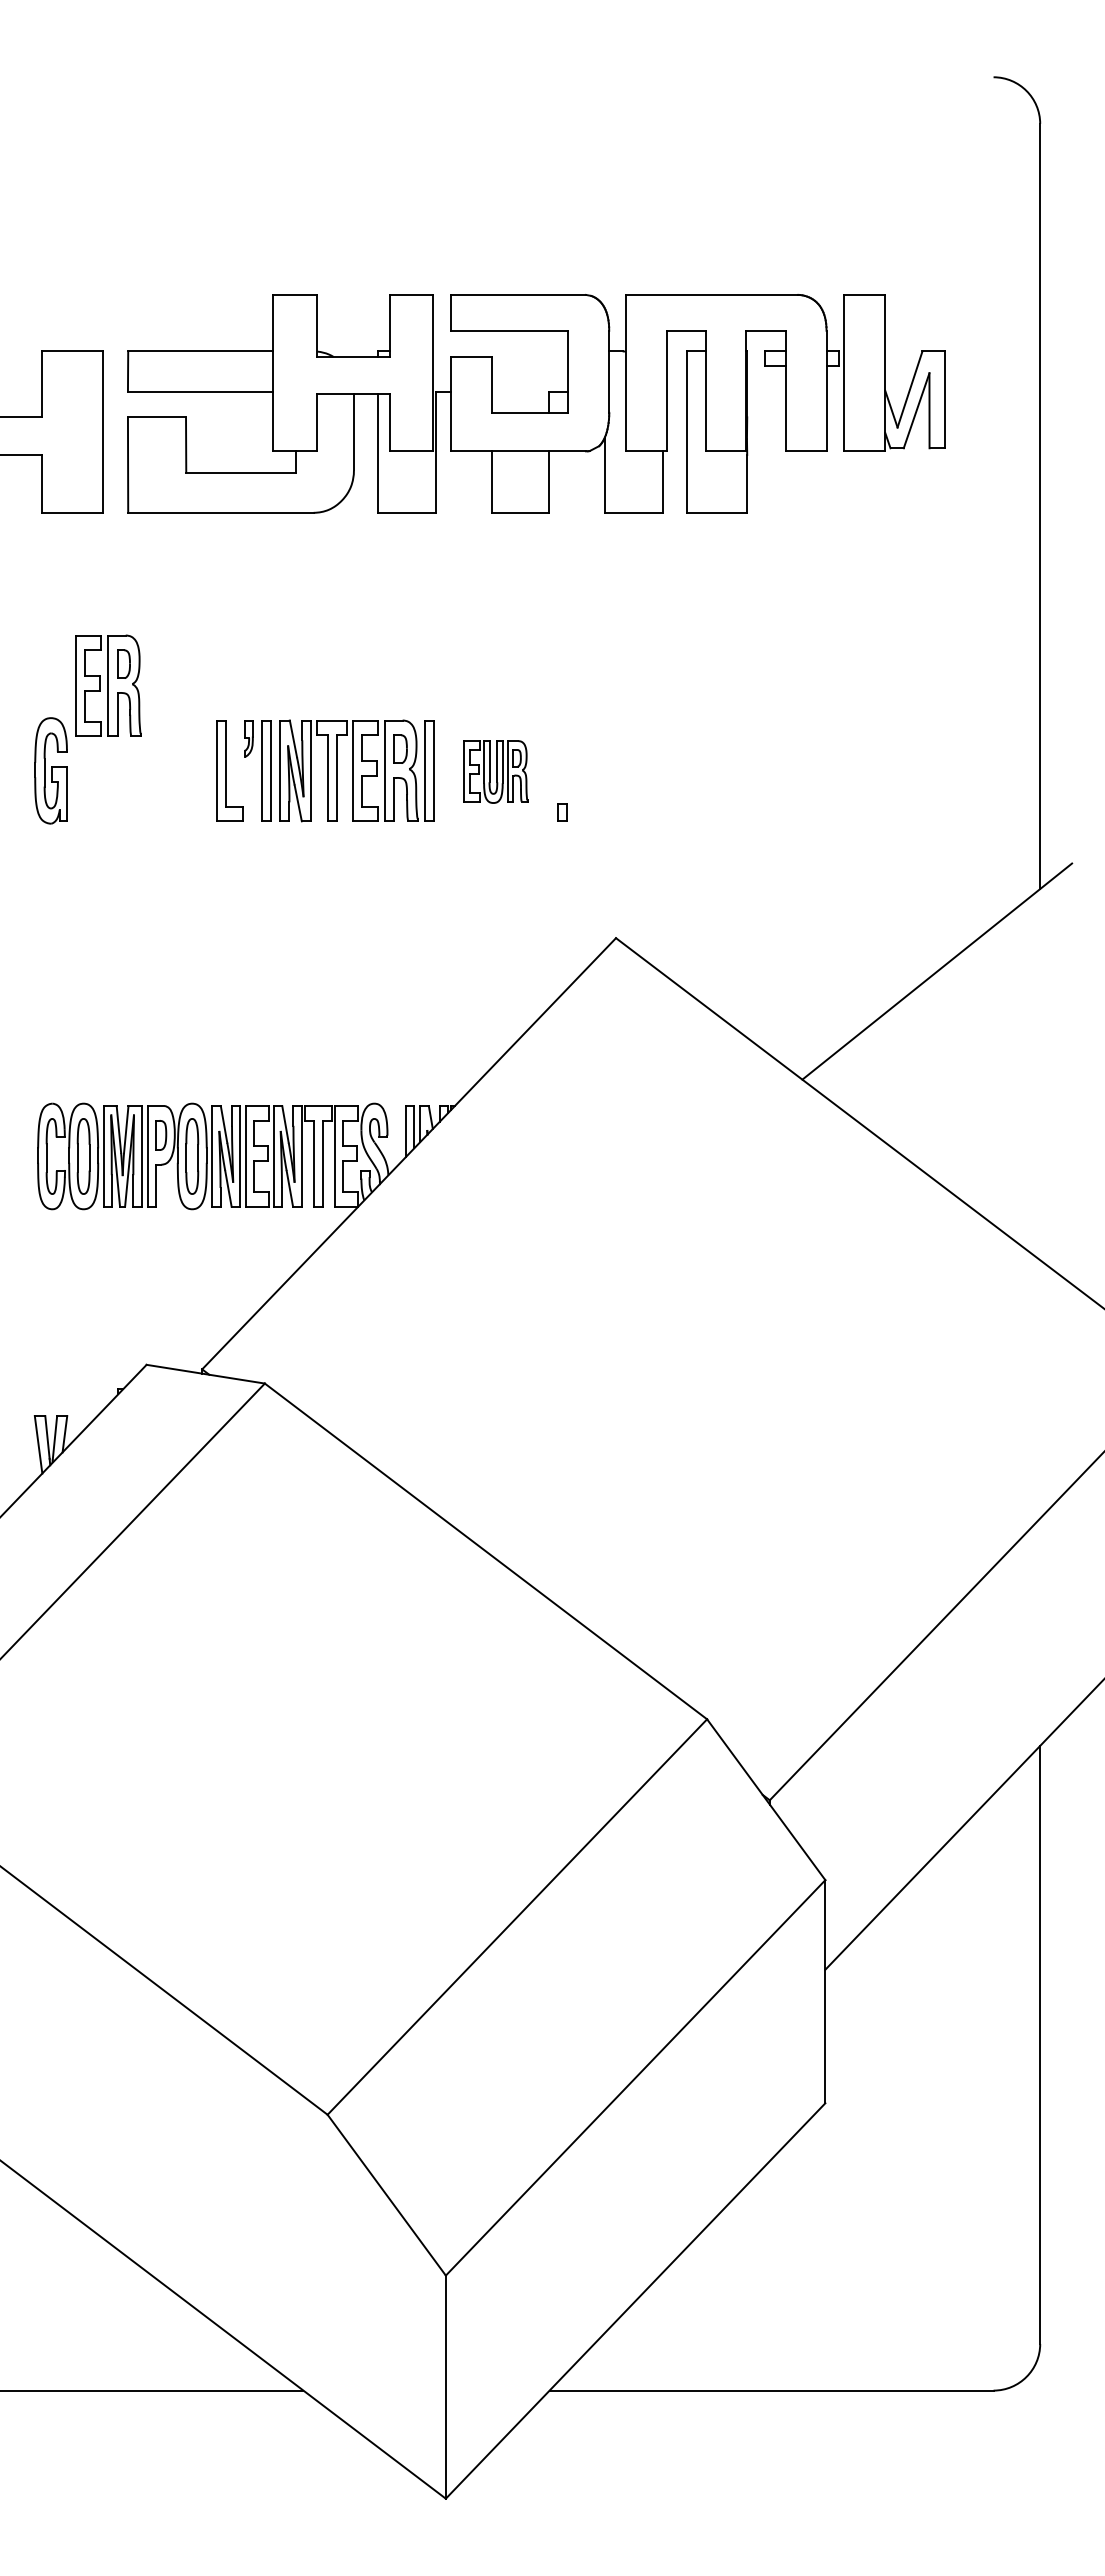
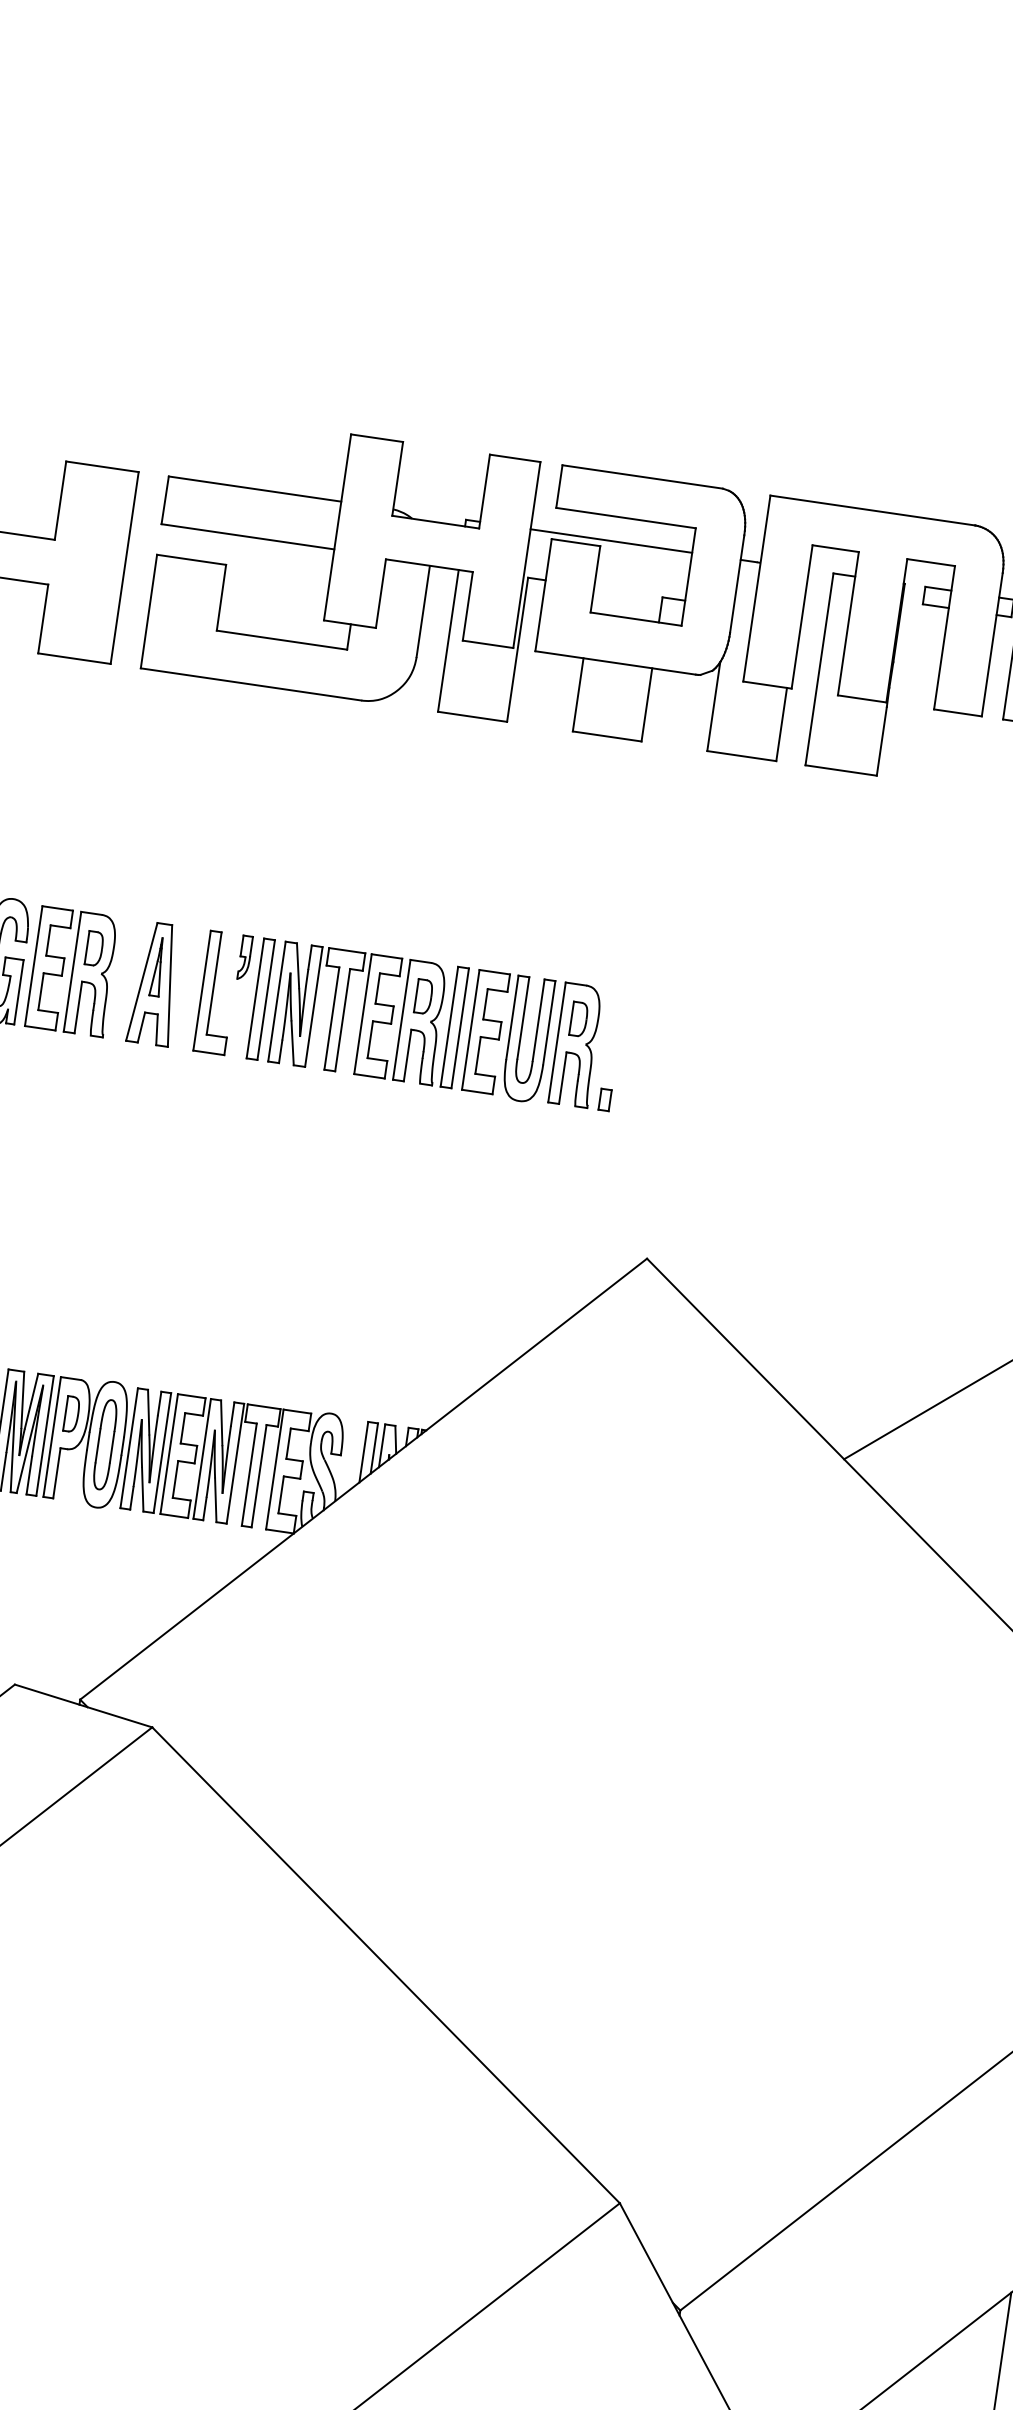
line: (500, 351) -> (611, 541), added
part: (108, 685) -> (72, 971), moved
part: (177, 770) -> (154, 983), added
part: (495, 771) -> (532, 1039), size x1.67

